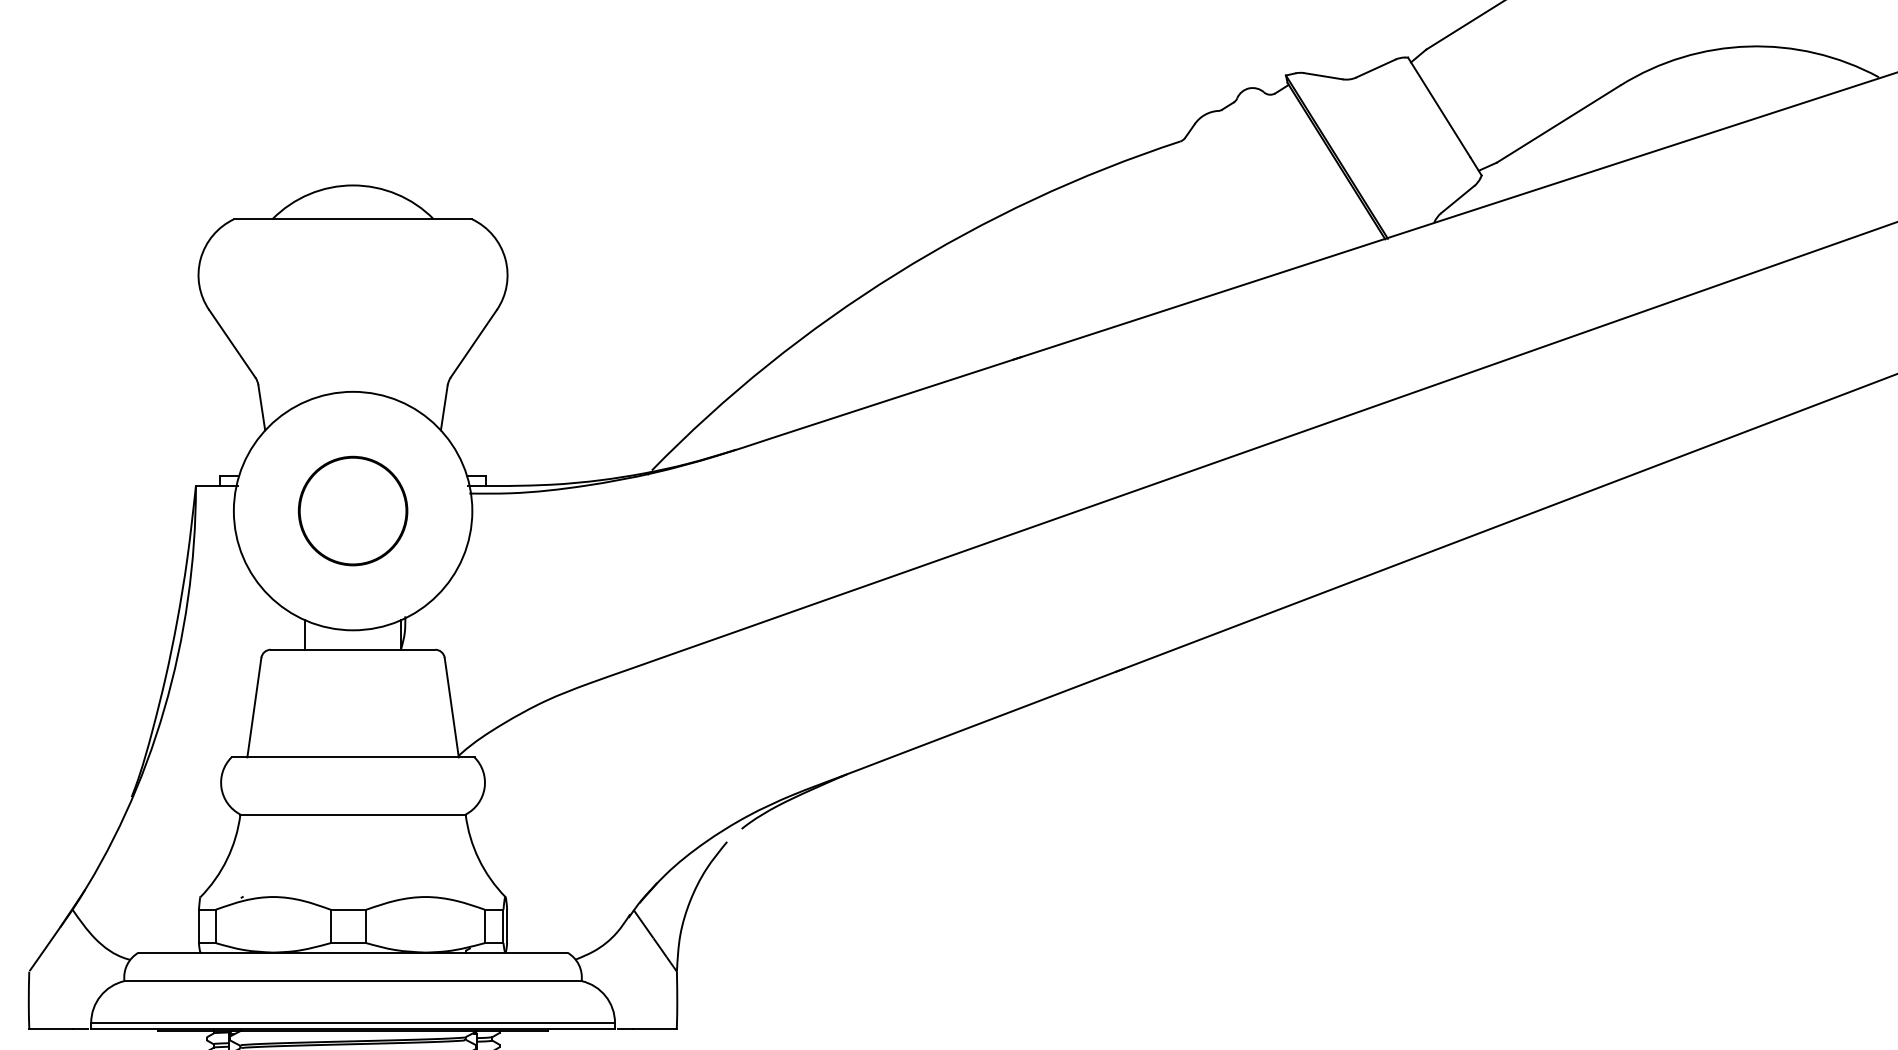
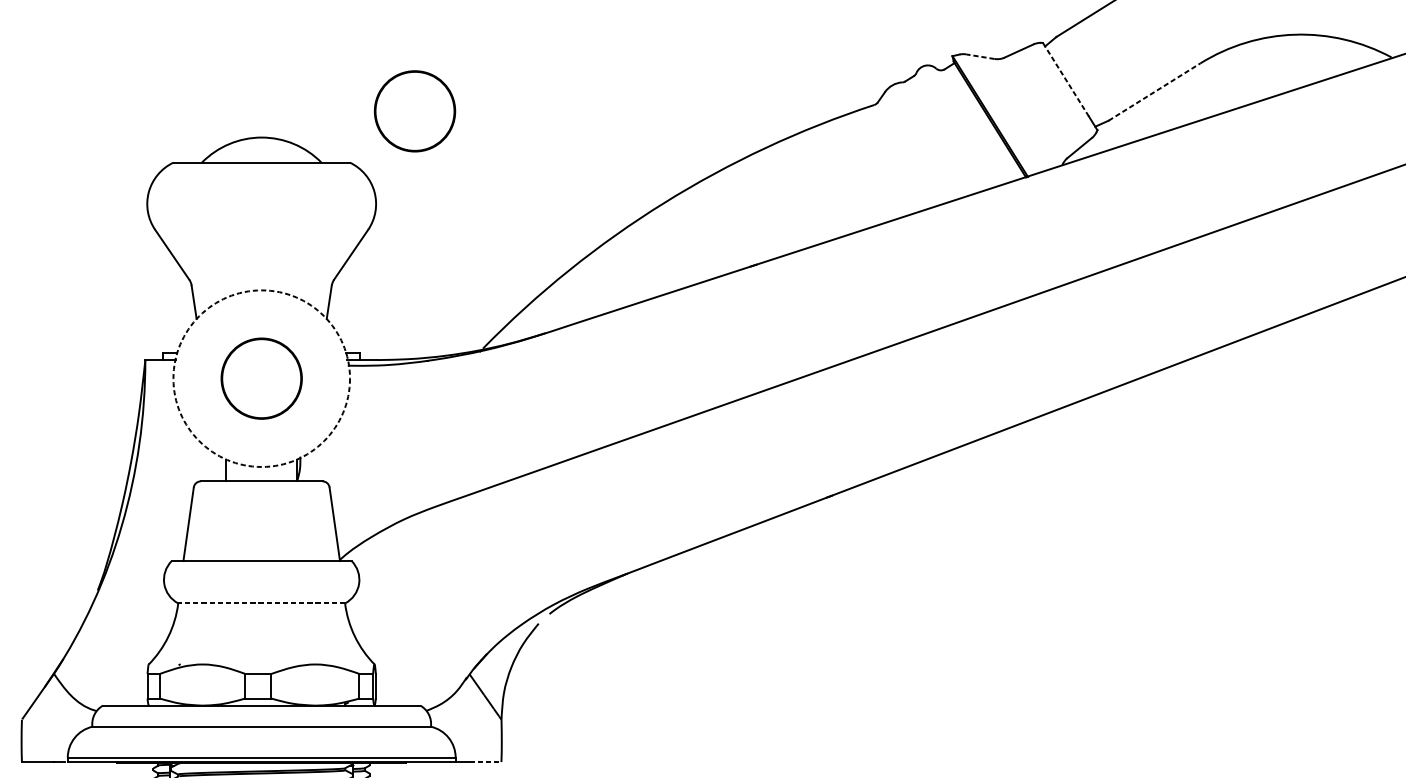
line: (1323, 76) -> (980, 56), solid -> dashed
line: (1439, 107) -> (1066, 79), solid -> dashed
line: (1558, 124) -> (1154, 92), solid -> dashed
part: (559, 149) -> (414, 110), added
circle: (352, 510) -> (261, 378), solid -> dashed
line: (353, 814) -> (262, 603), solid -> dashed
line: (655, 1028) -> (485, 761), solid -> dashed

